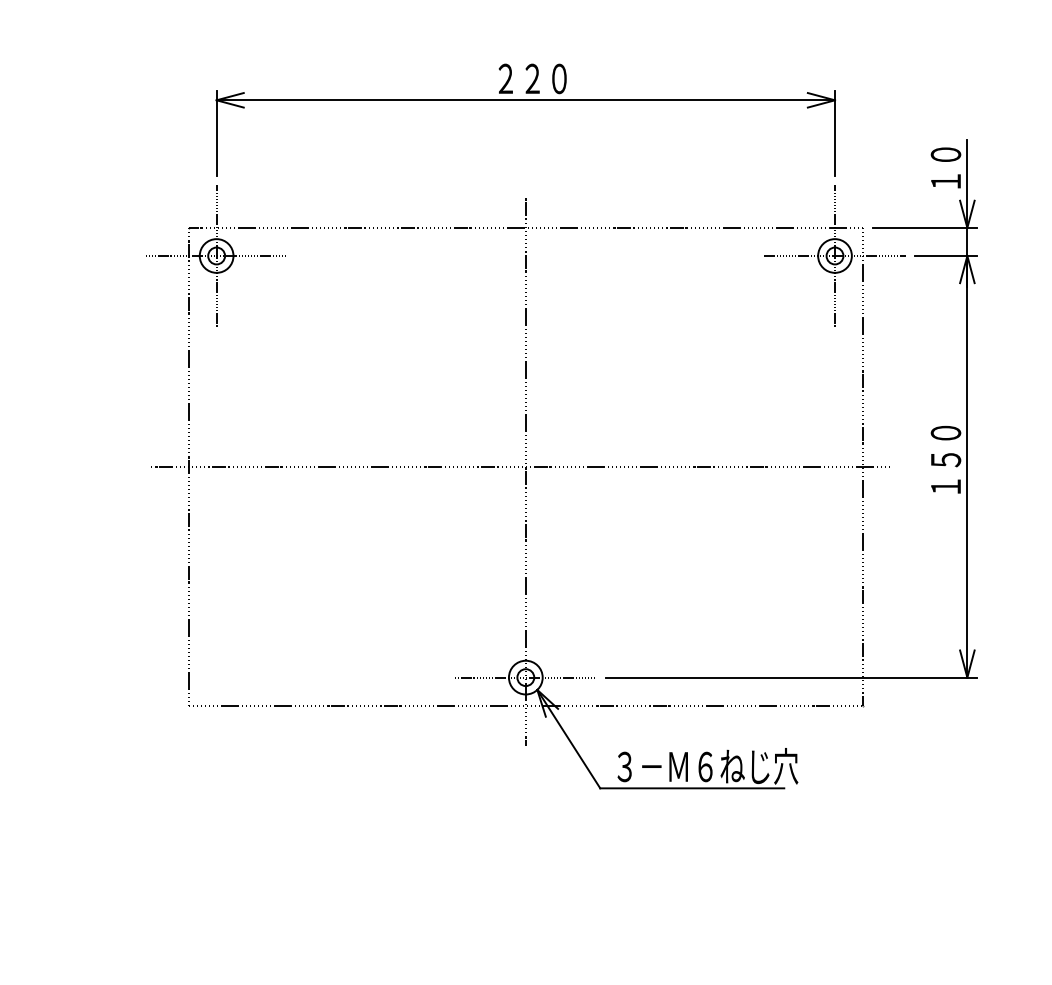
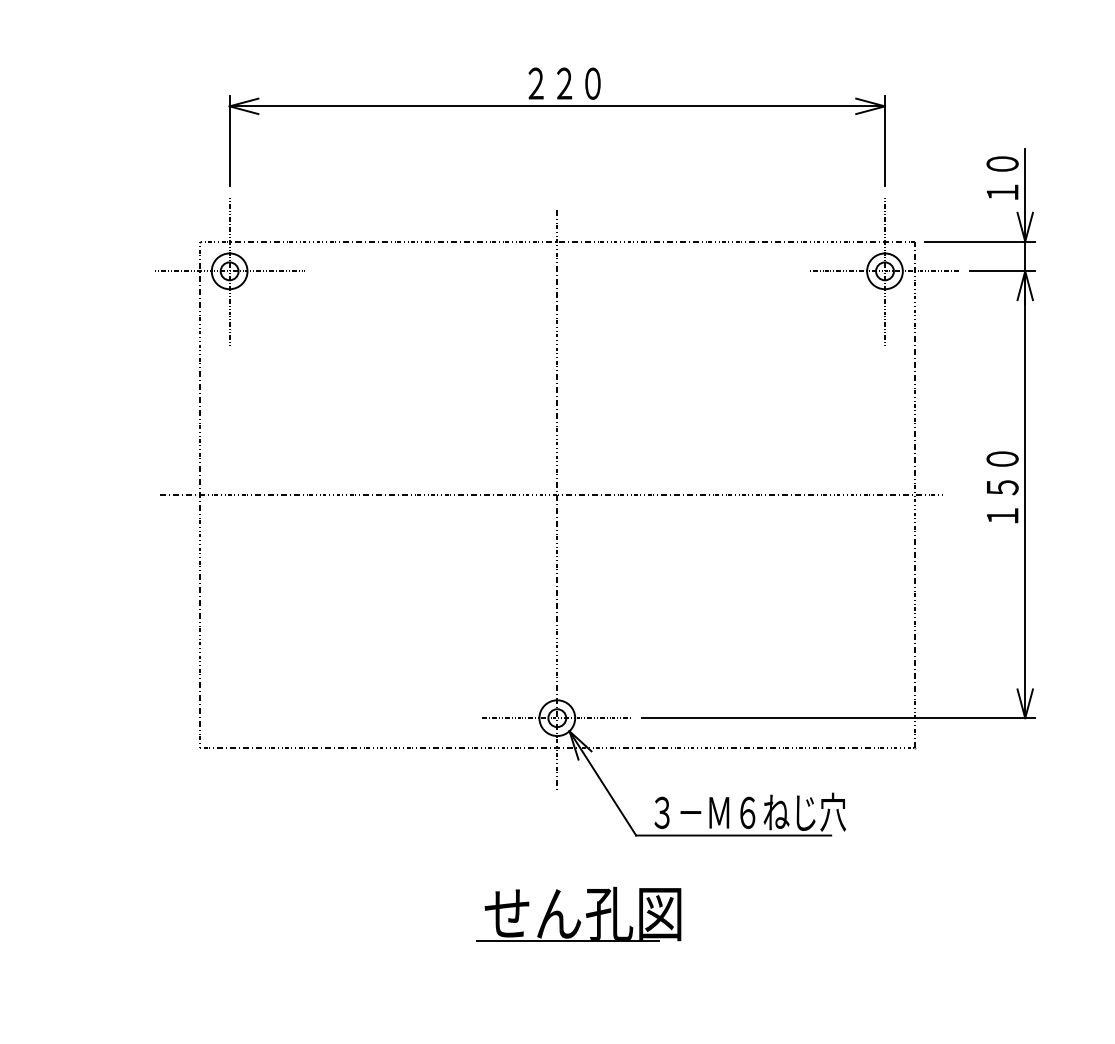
part: (545, 861) -> (578, 913), added

